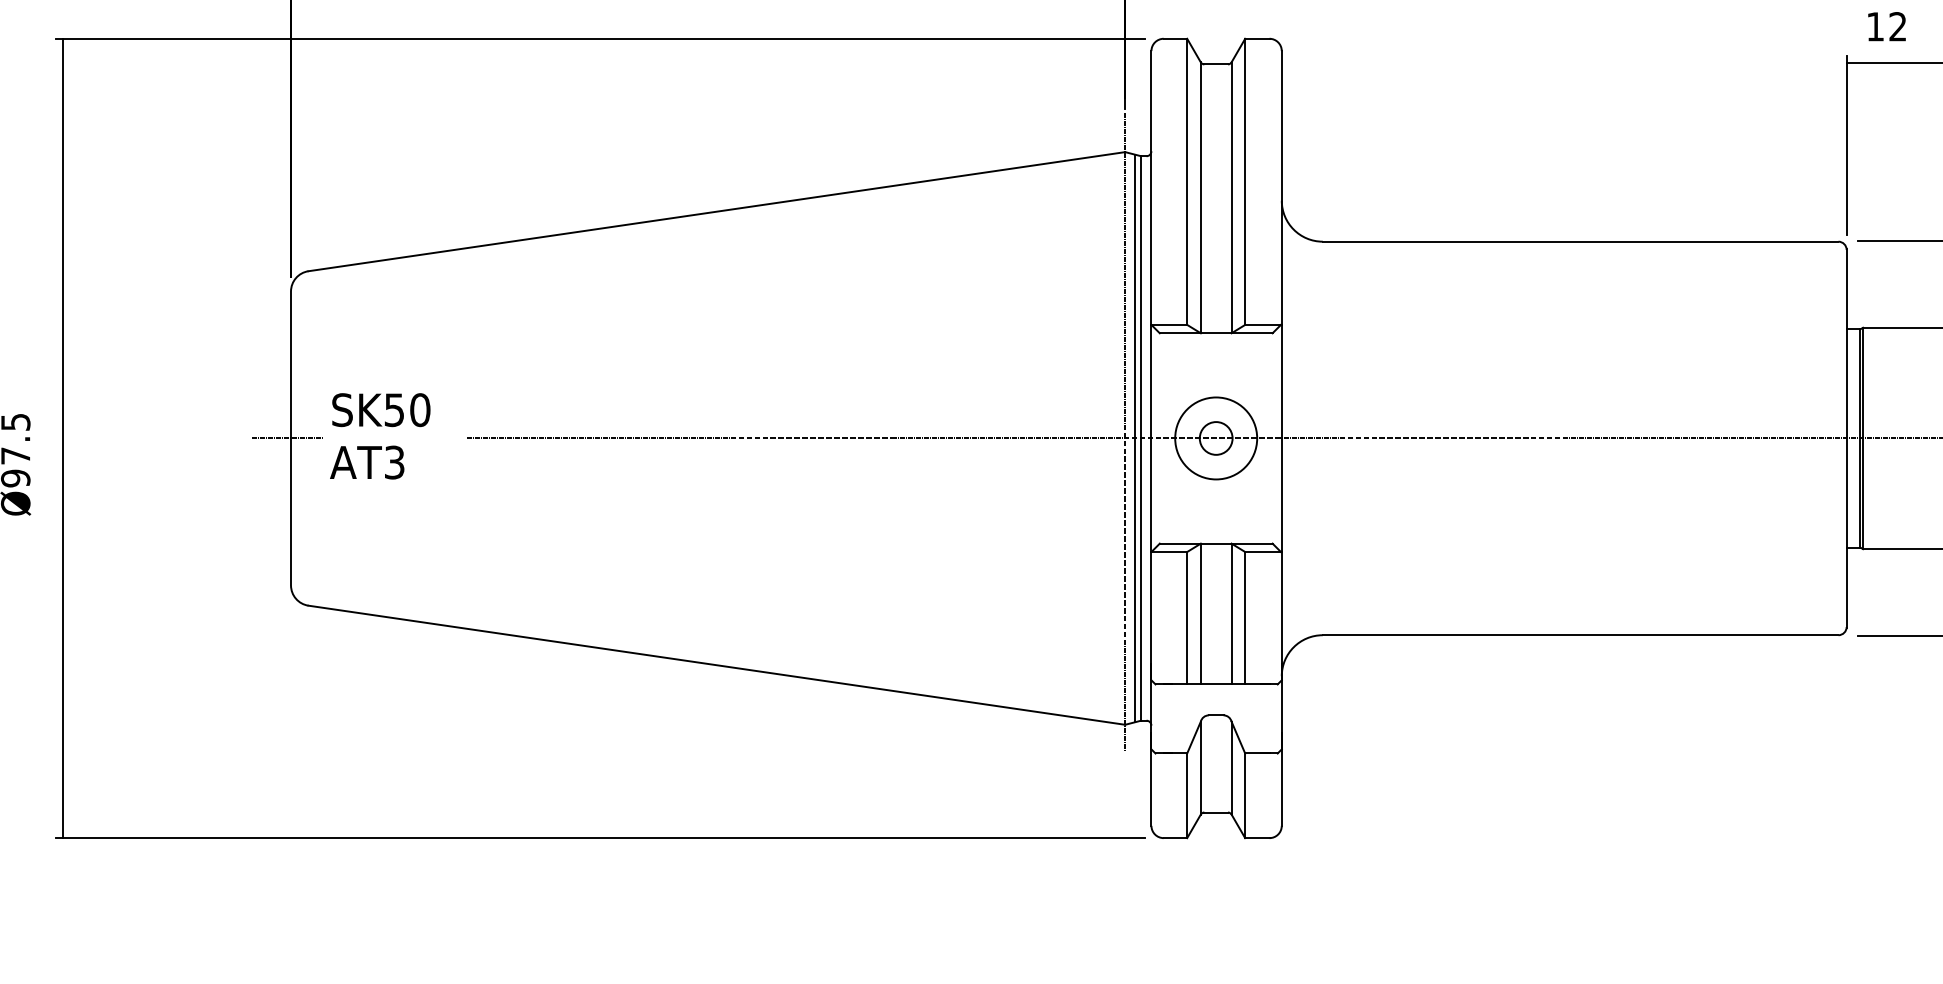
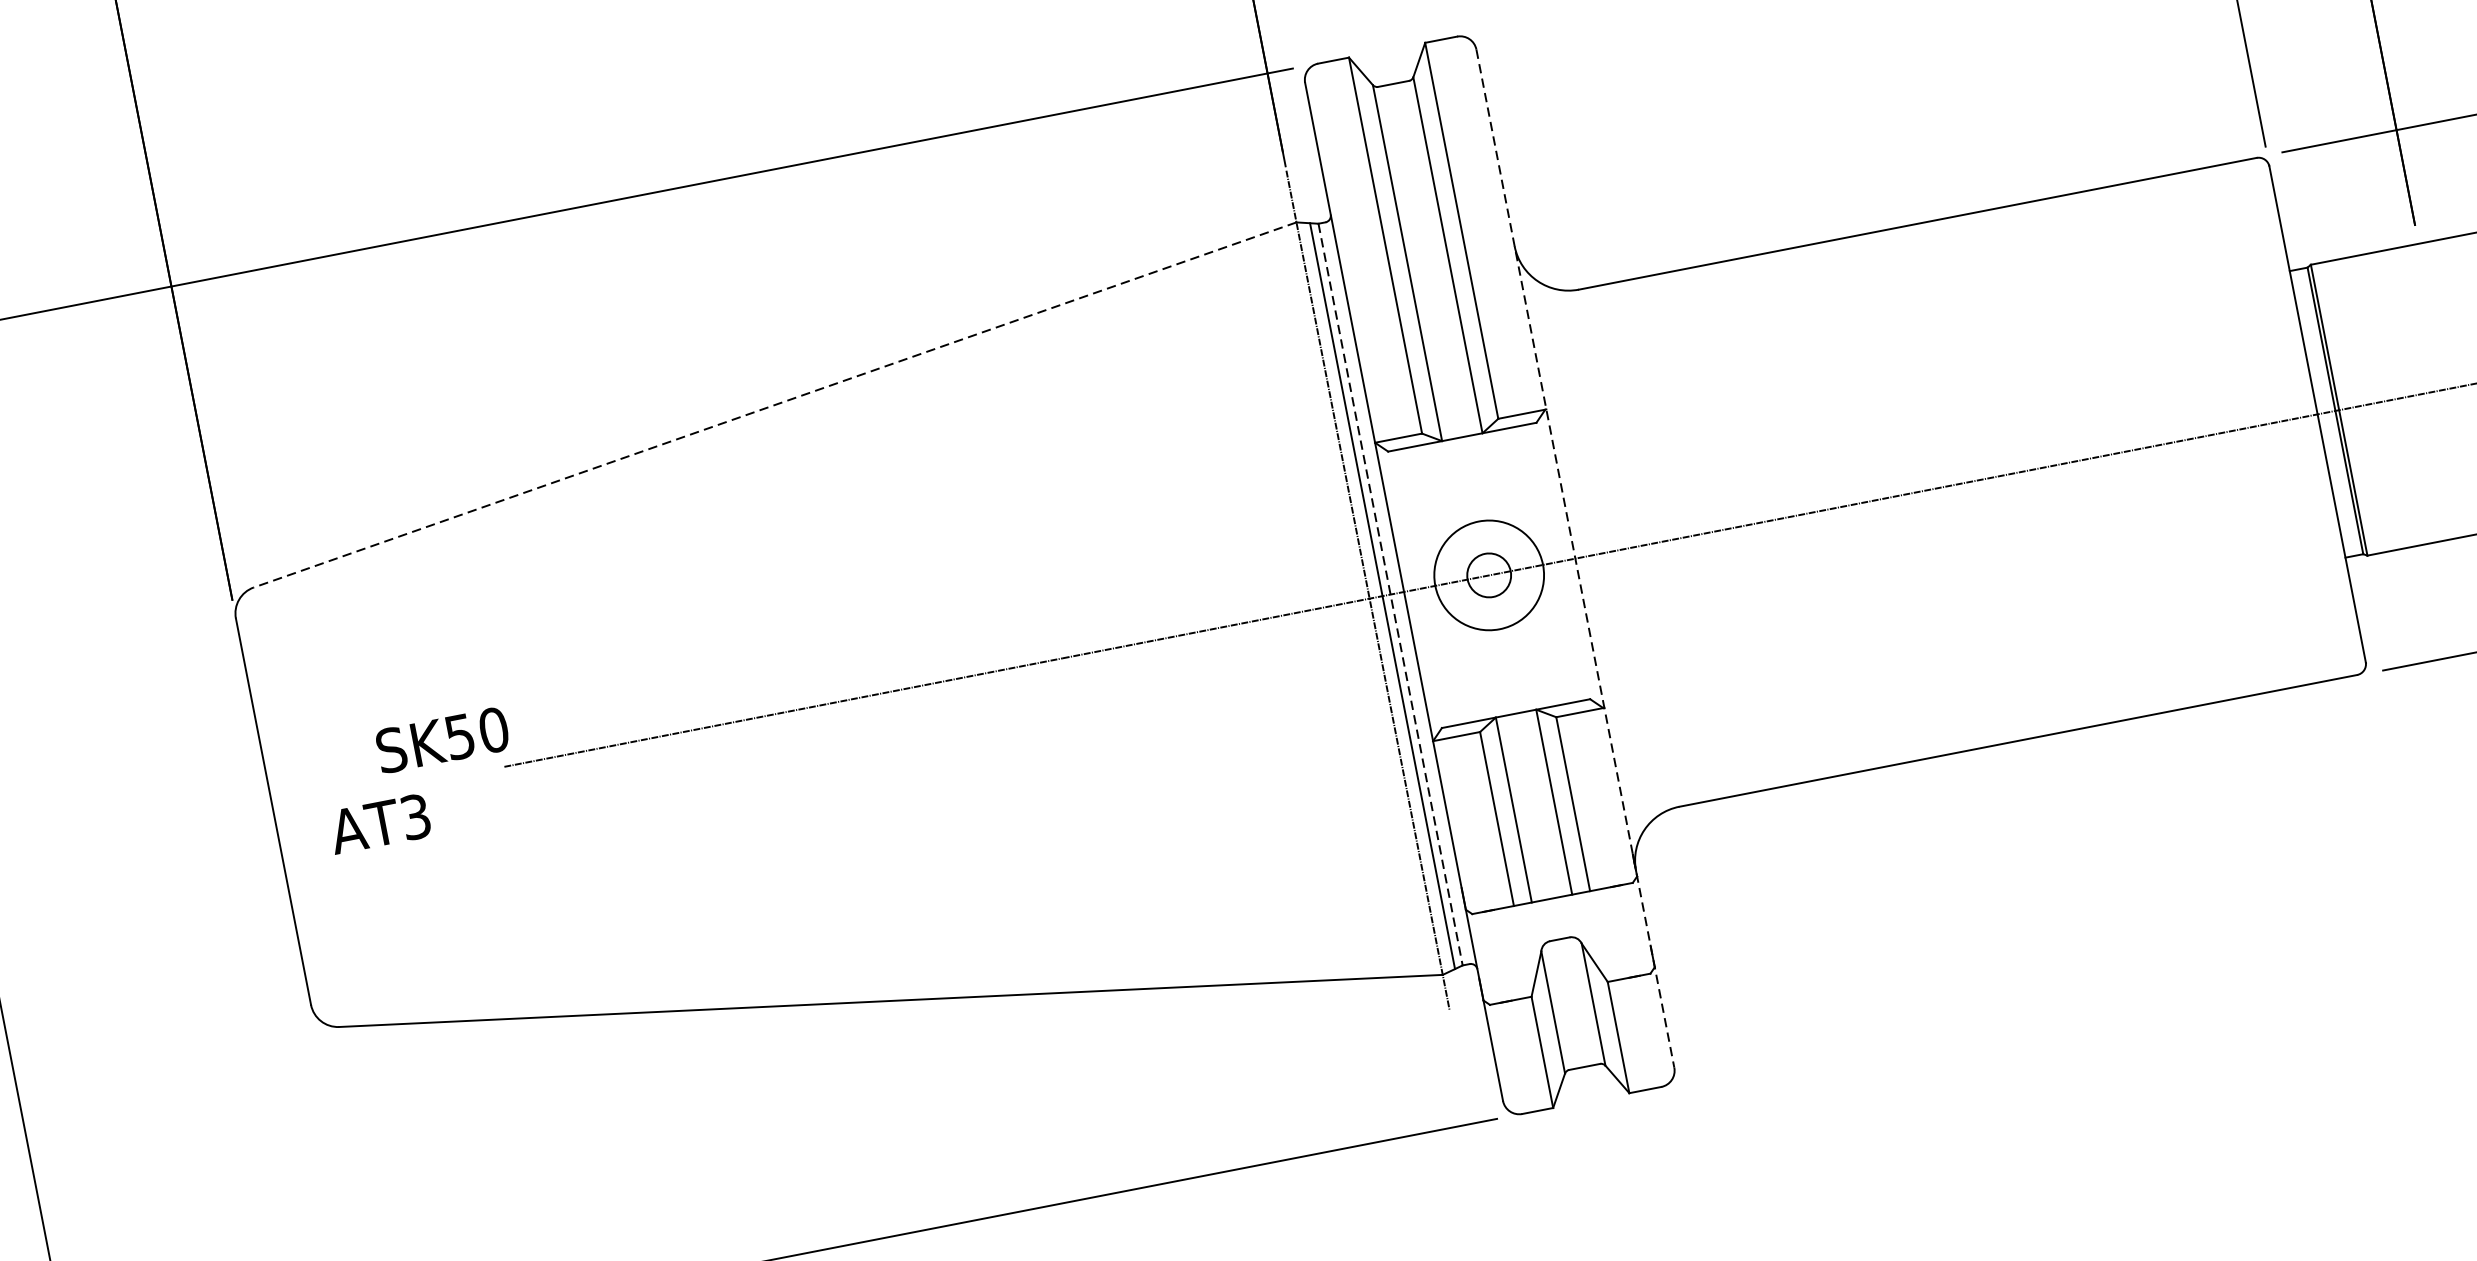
line: (716, 211) -> (774, 404), solid -> dashed
text: (381, 410) -> (443, 740), moved
line: (287, 438) -> (268, 812), removed
line: (1141, 438) -> (1391, 594), solid -> dashed
line: (1281, 438) -> (1575, 558), solid -> dashed

